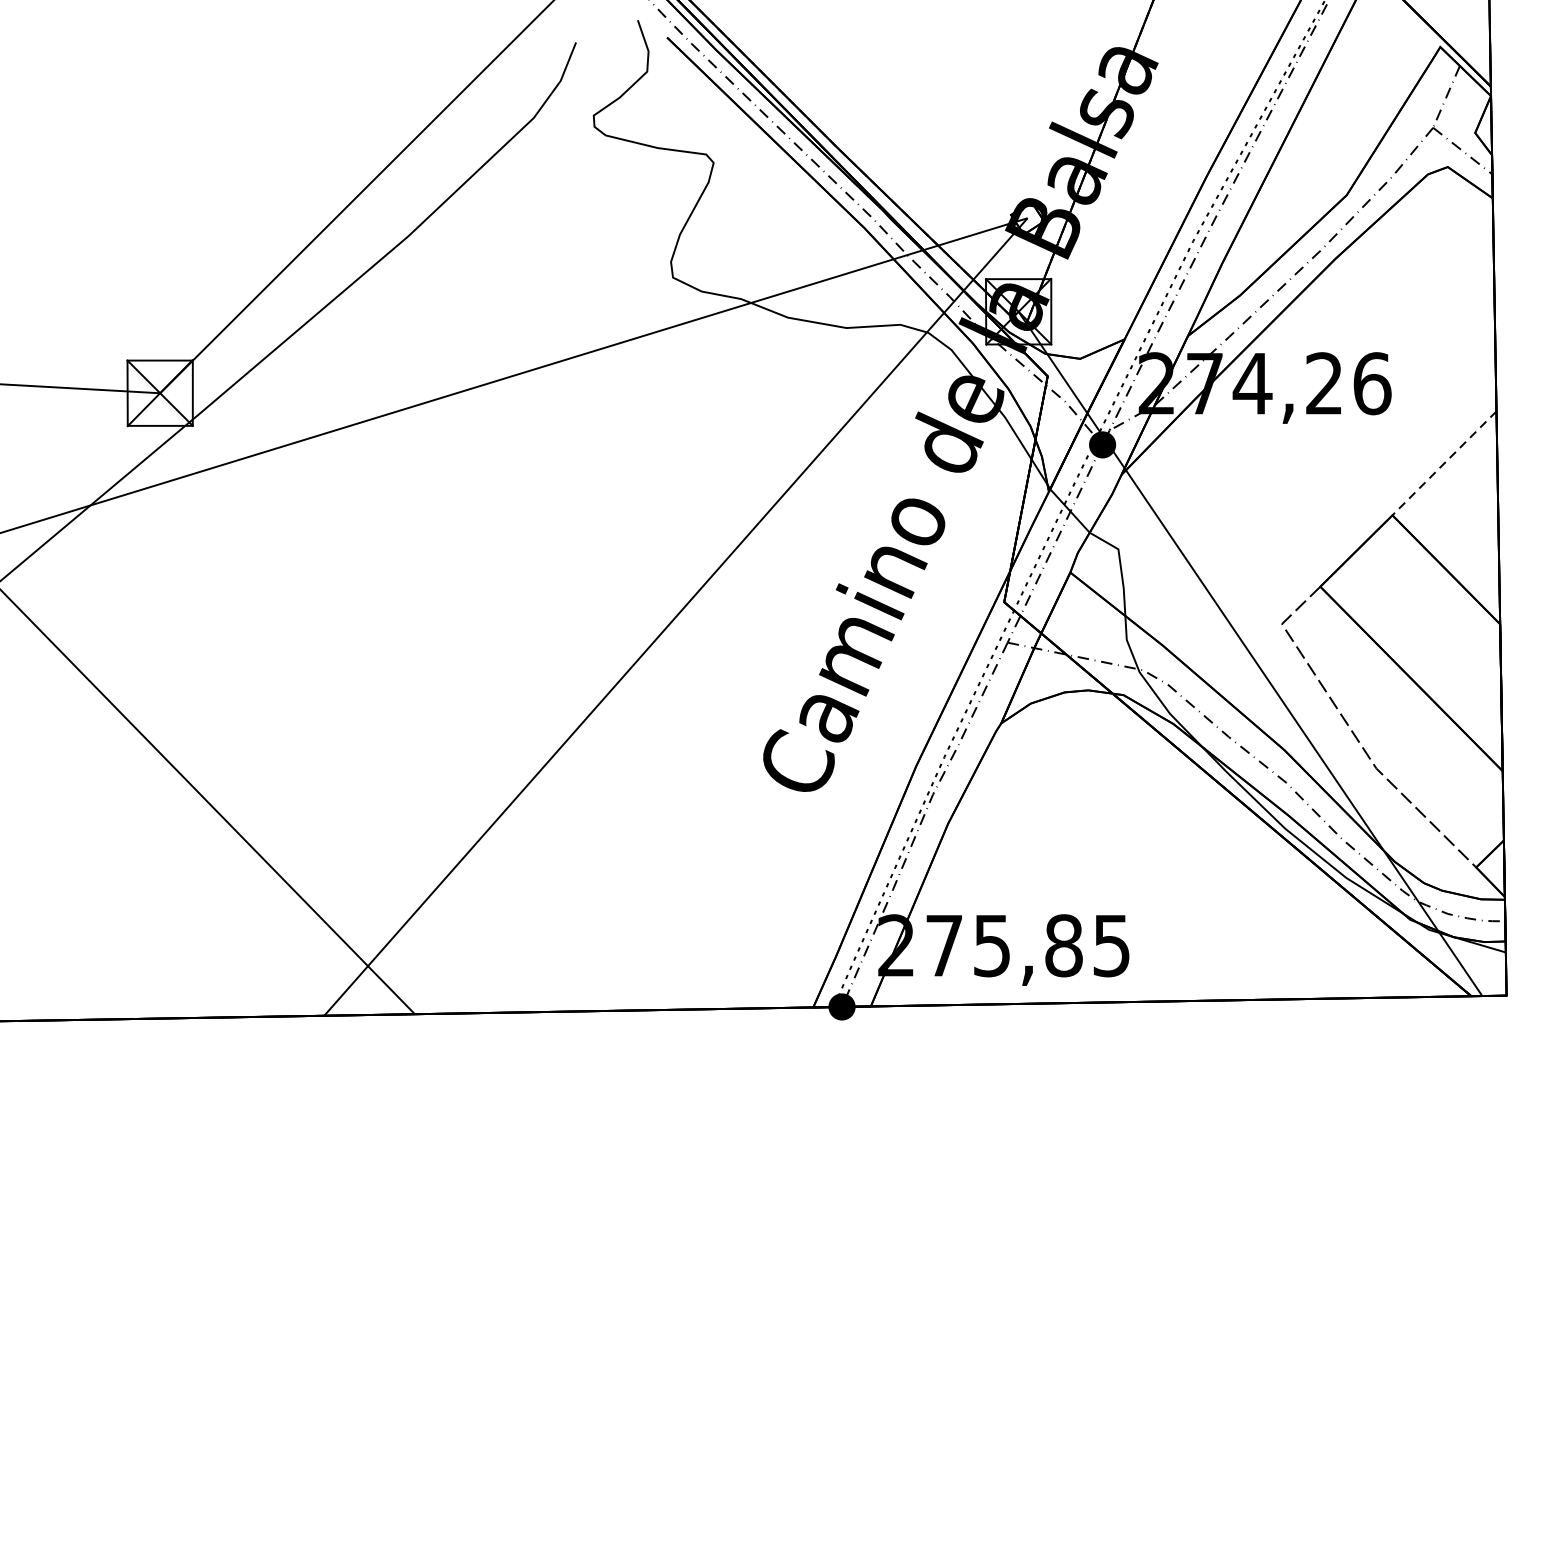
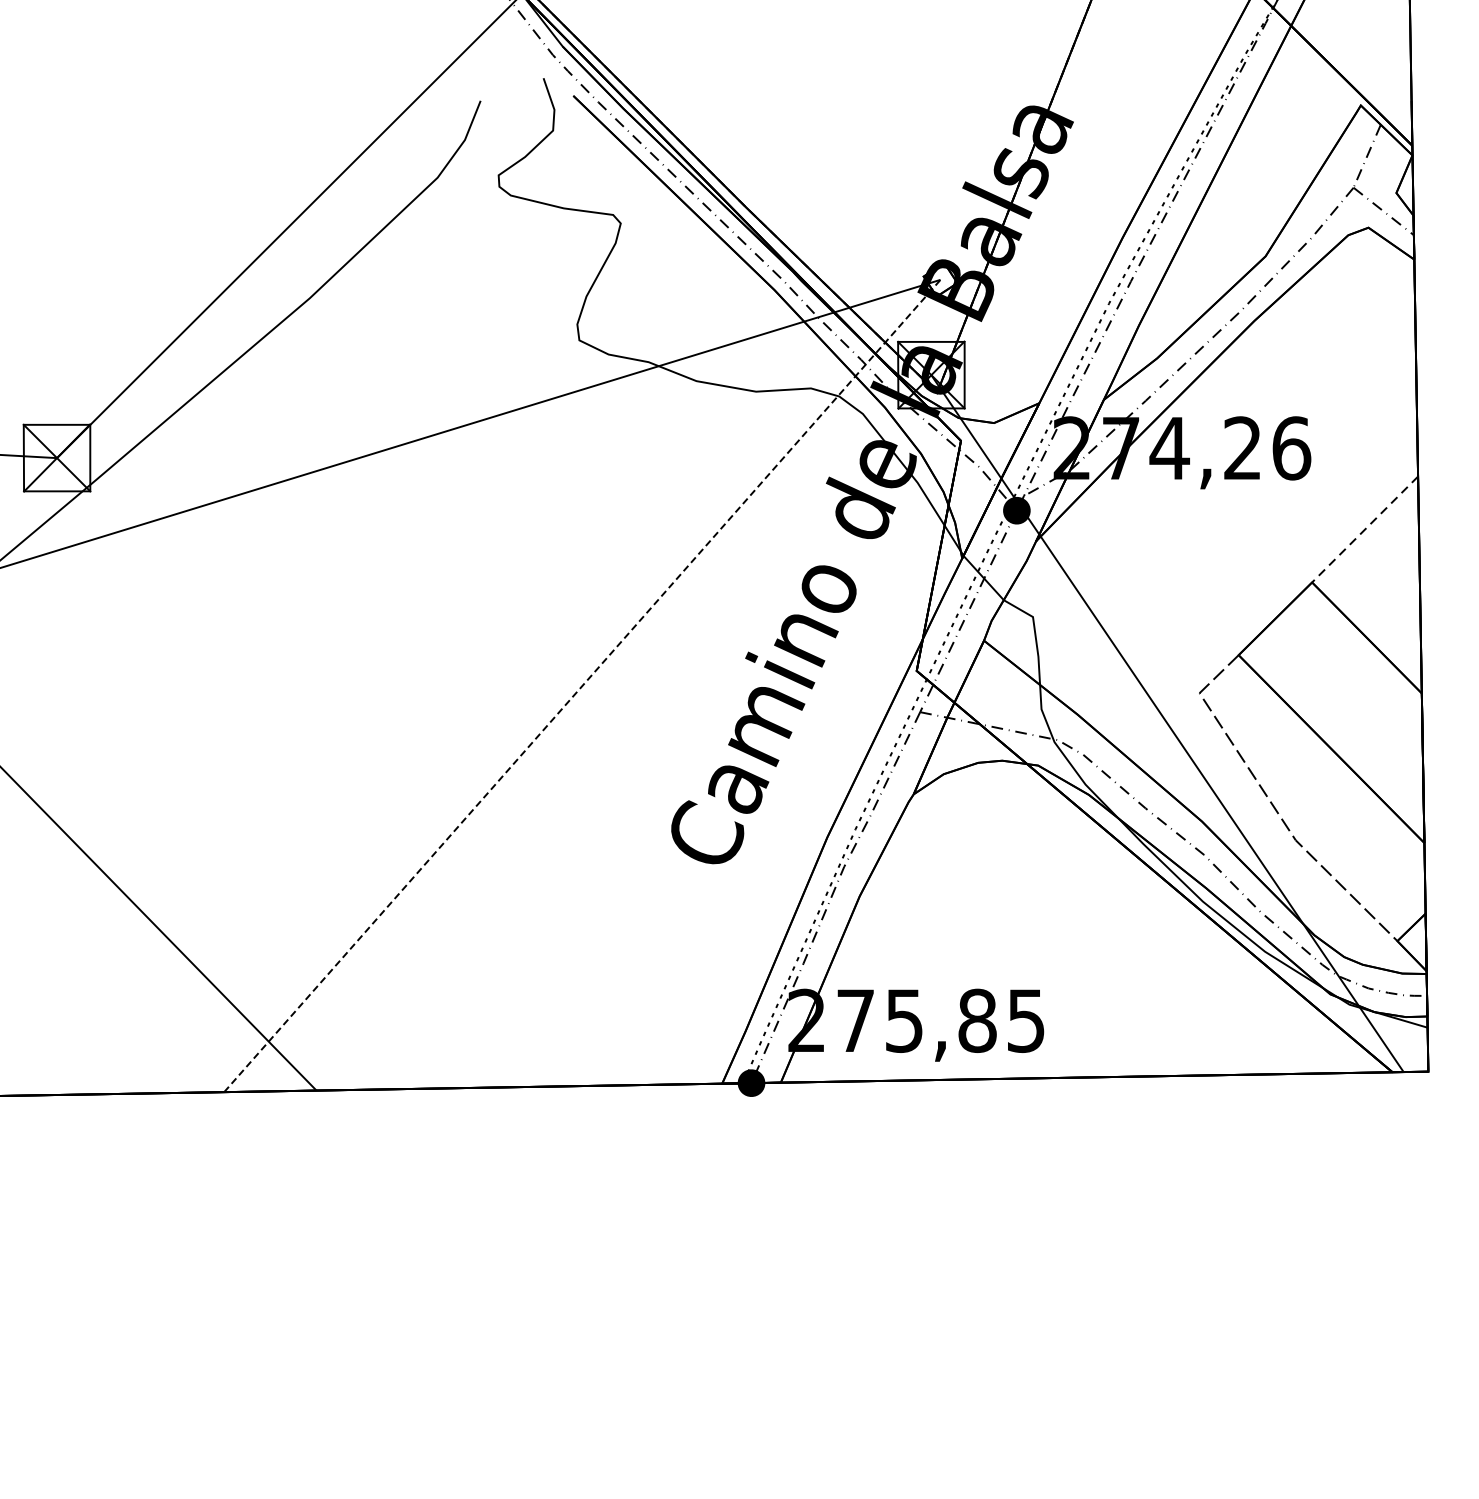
line: (675, 617) -> (581, 686), solid -> dashed

